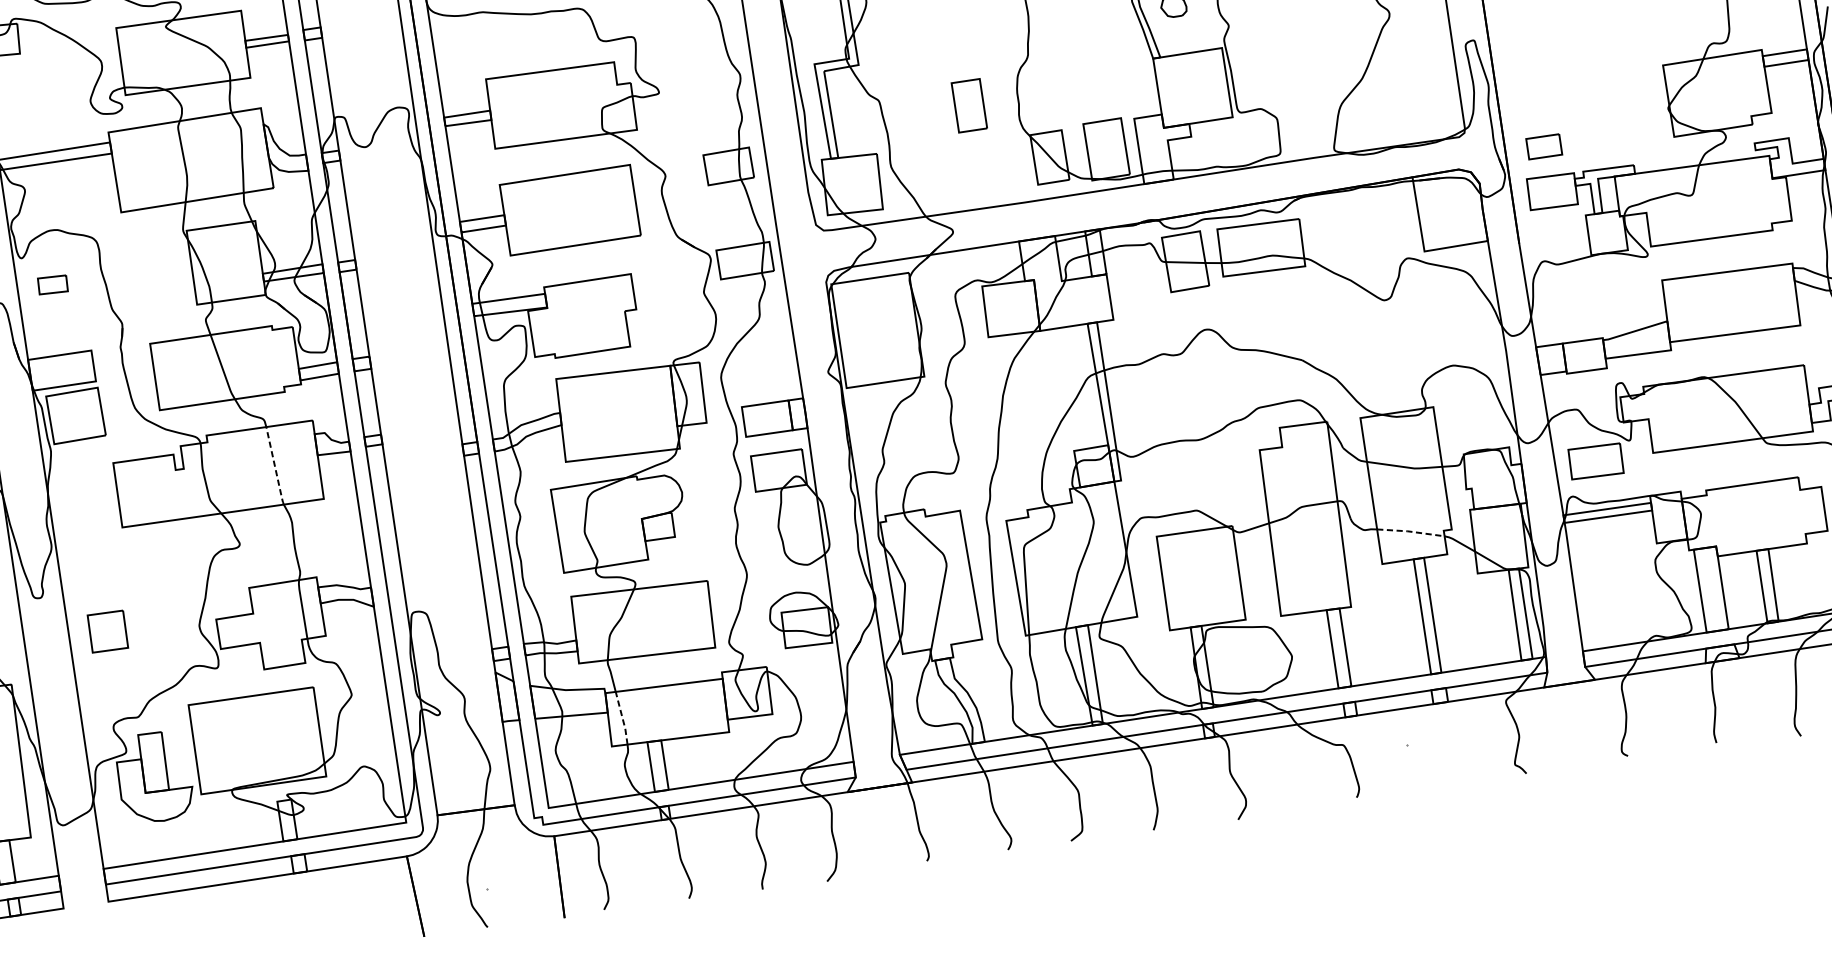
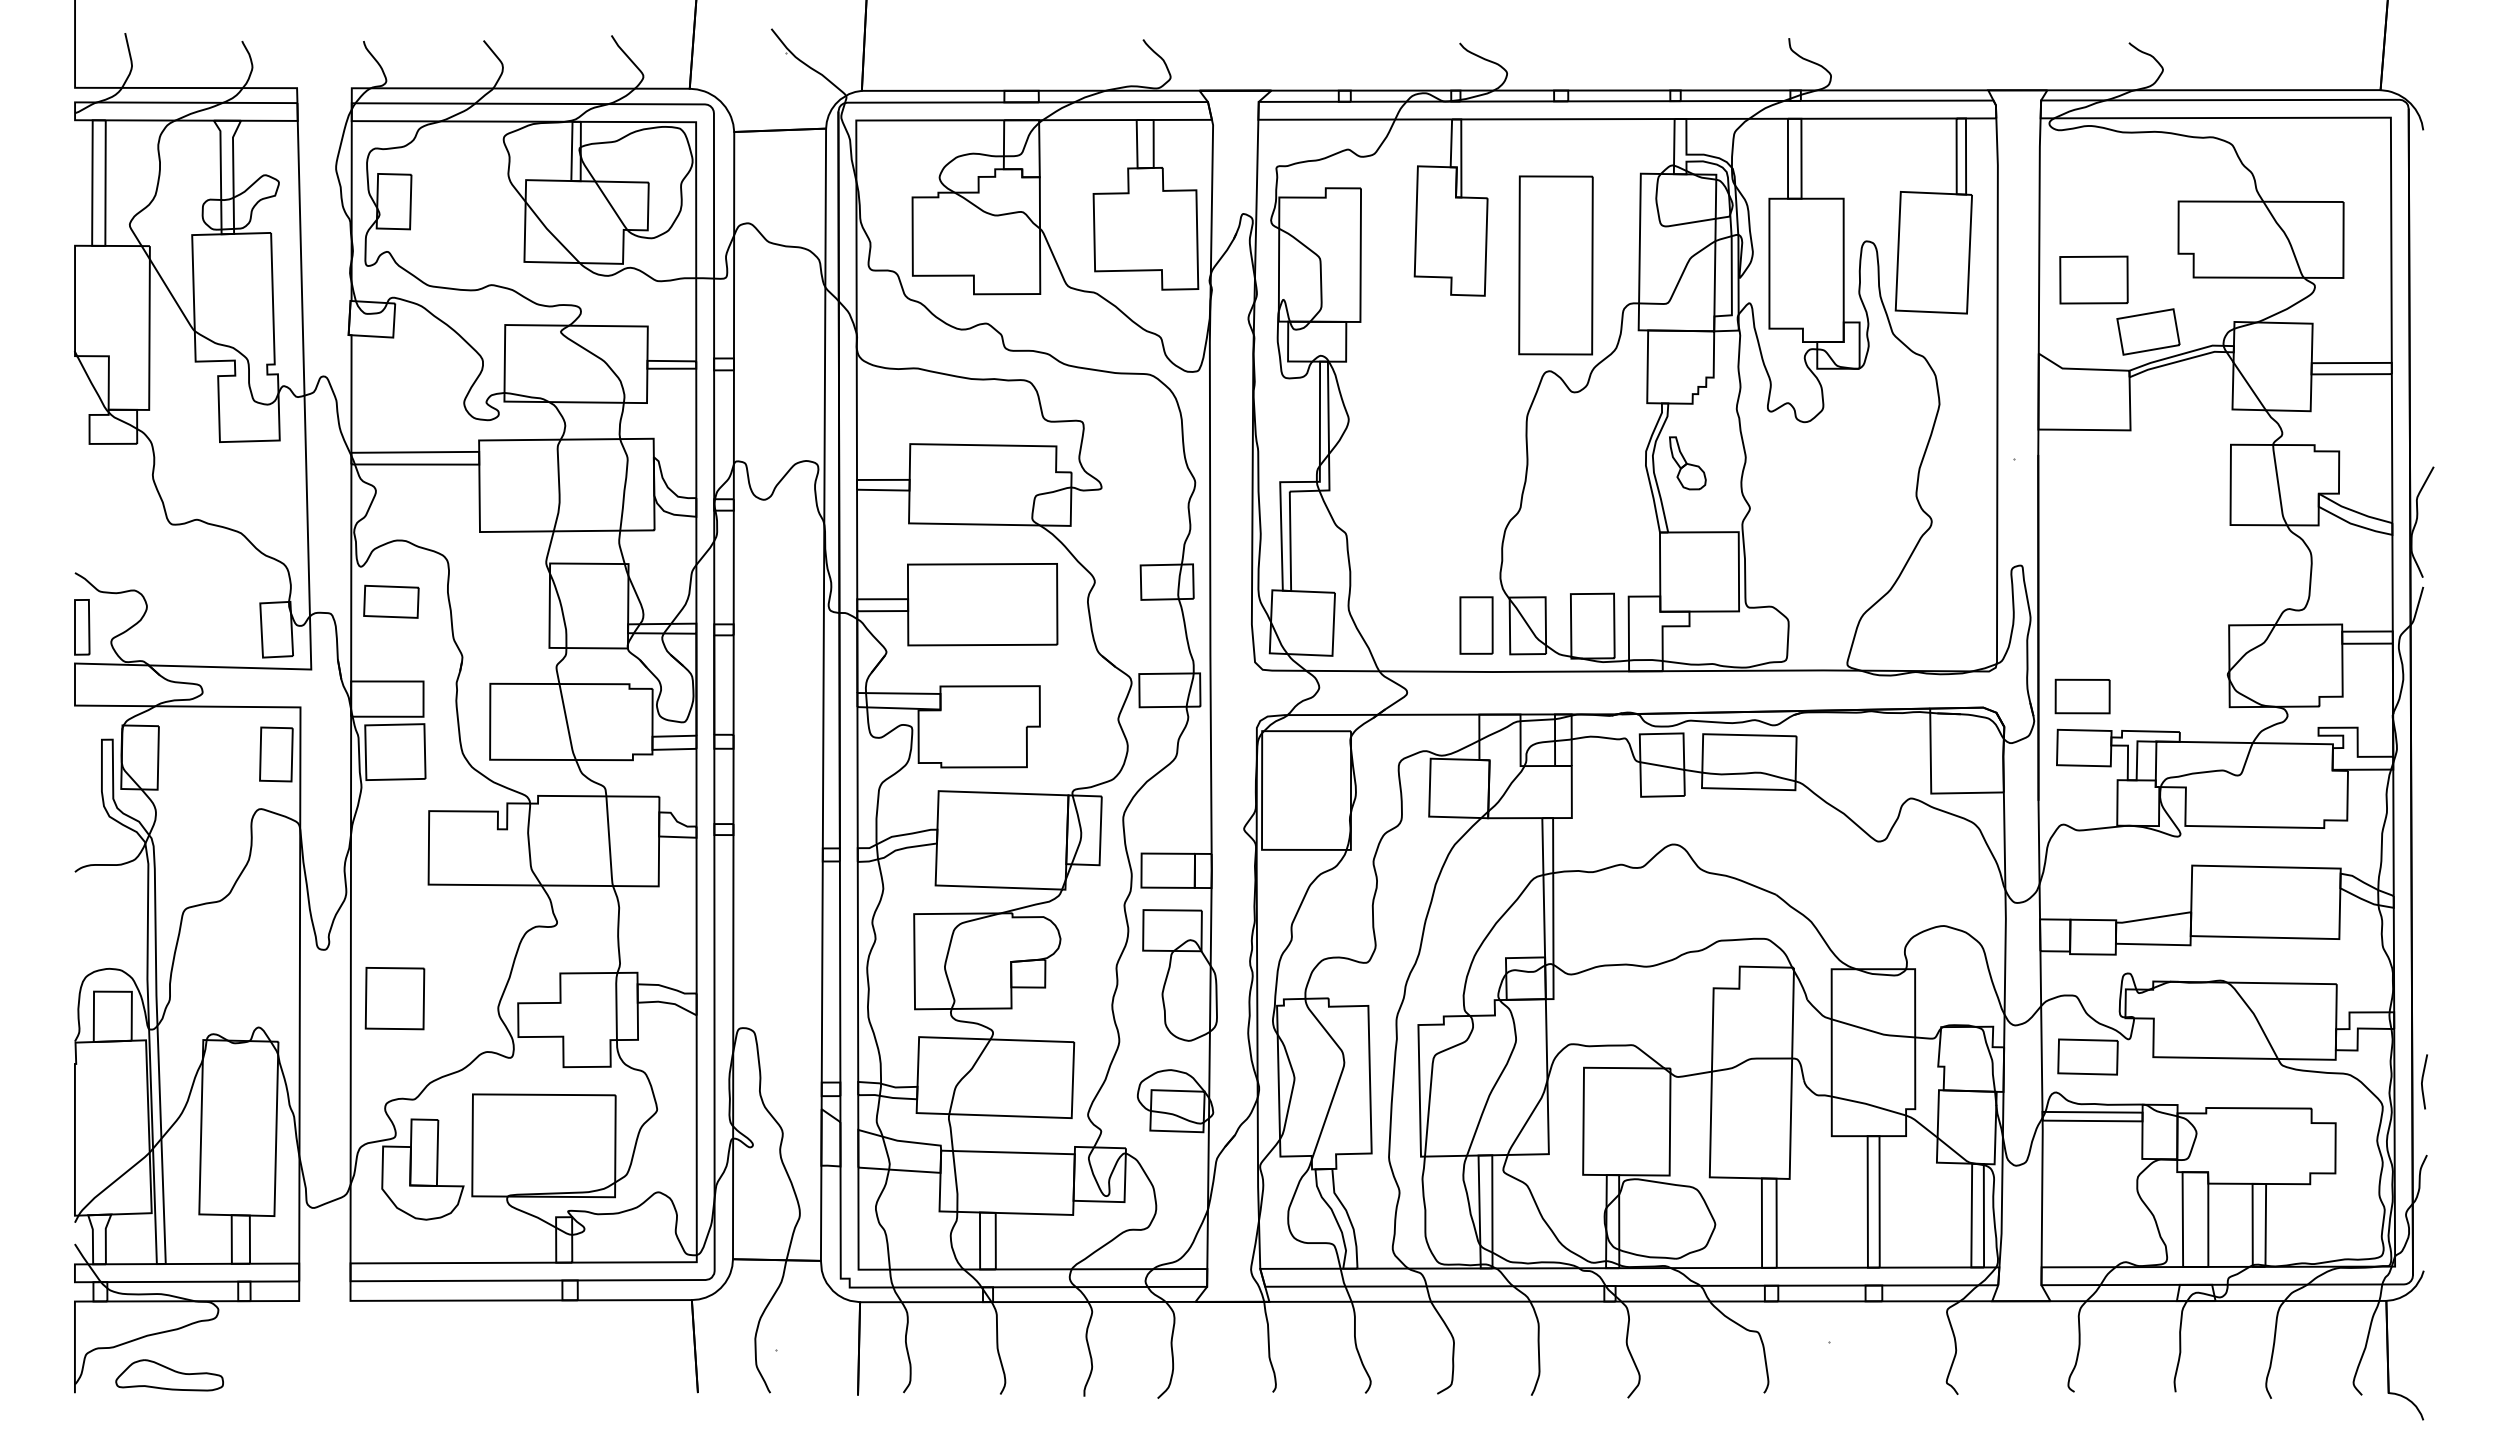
part: (969, 105) -> (1476, 625), moved
part: (1544, 146) -> (2082, 696), size x1.43
part: (52, 284) -> (391, 601), size x1.67
line: (275, 467) -> (609, 842), dashed -> solid
line: (1411, 531) -> (1869, 1104), dashed -> solid
part: (107, 631) -> (394, 998), size x1.43
line: (622, 718) -> (956, 1181), dashed -> solid

